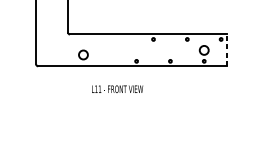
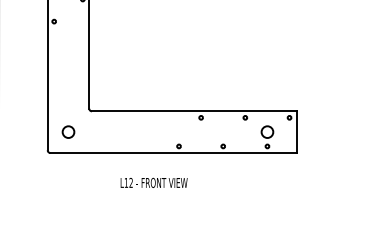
line: (227, 50) -> (297, 132), dashed -> solid
circle: (83, 54) -> (68, 131), moved
text: (99, 88) -> (130, 182), L11 -> L12

